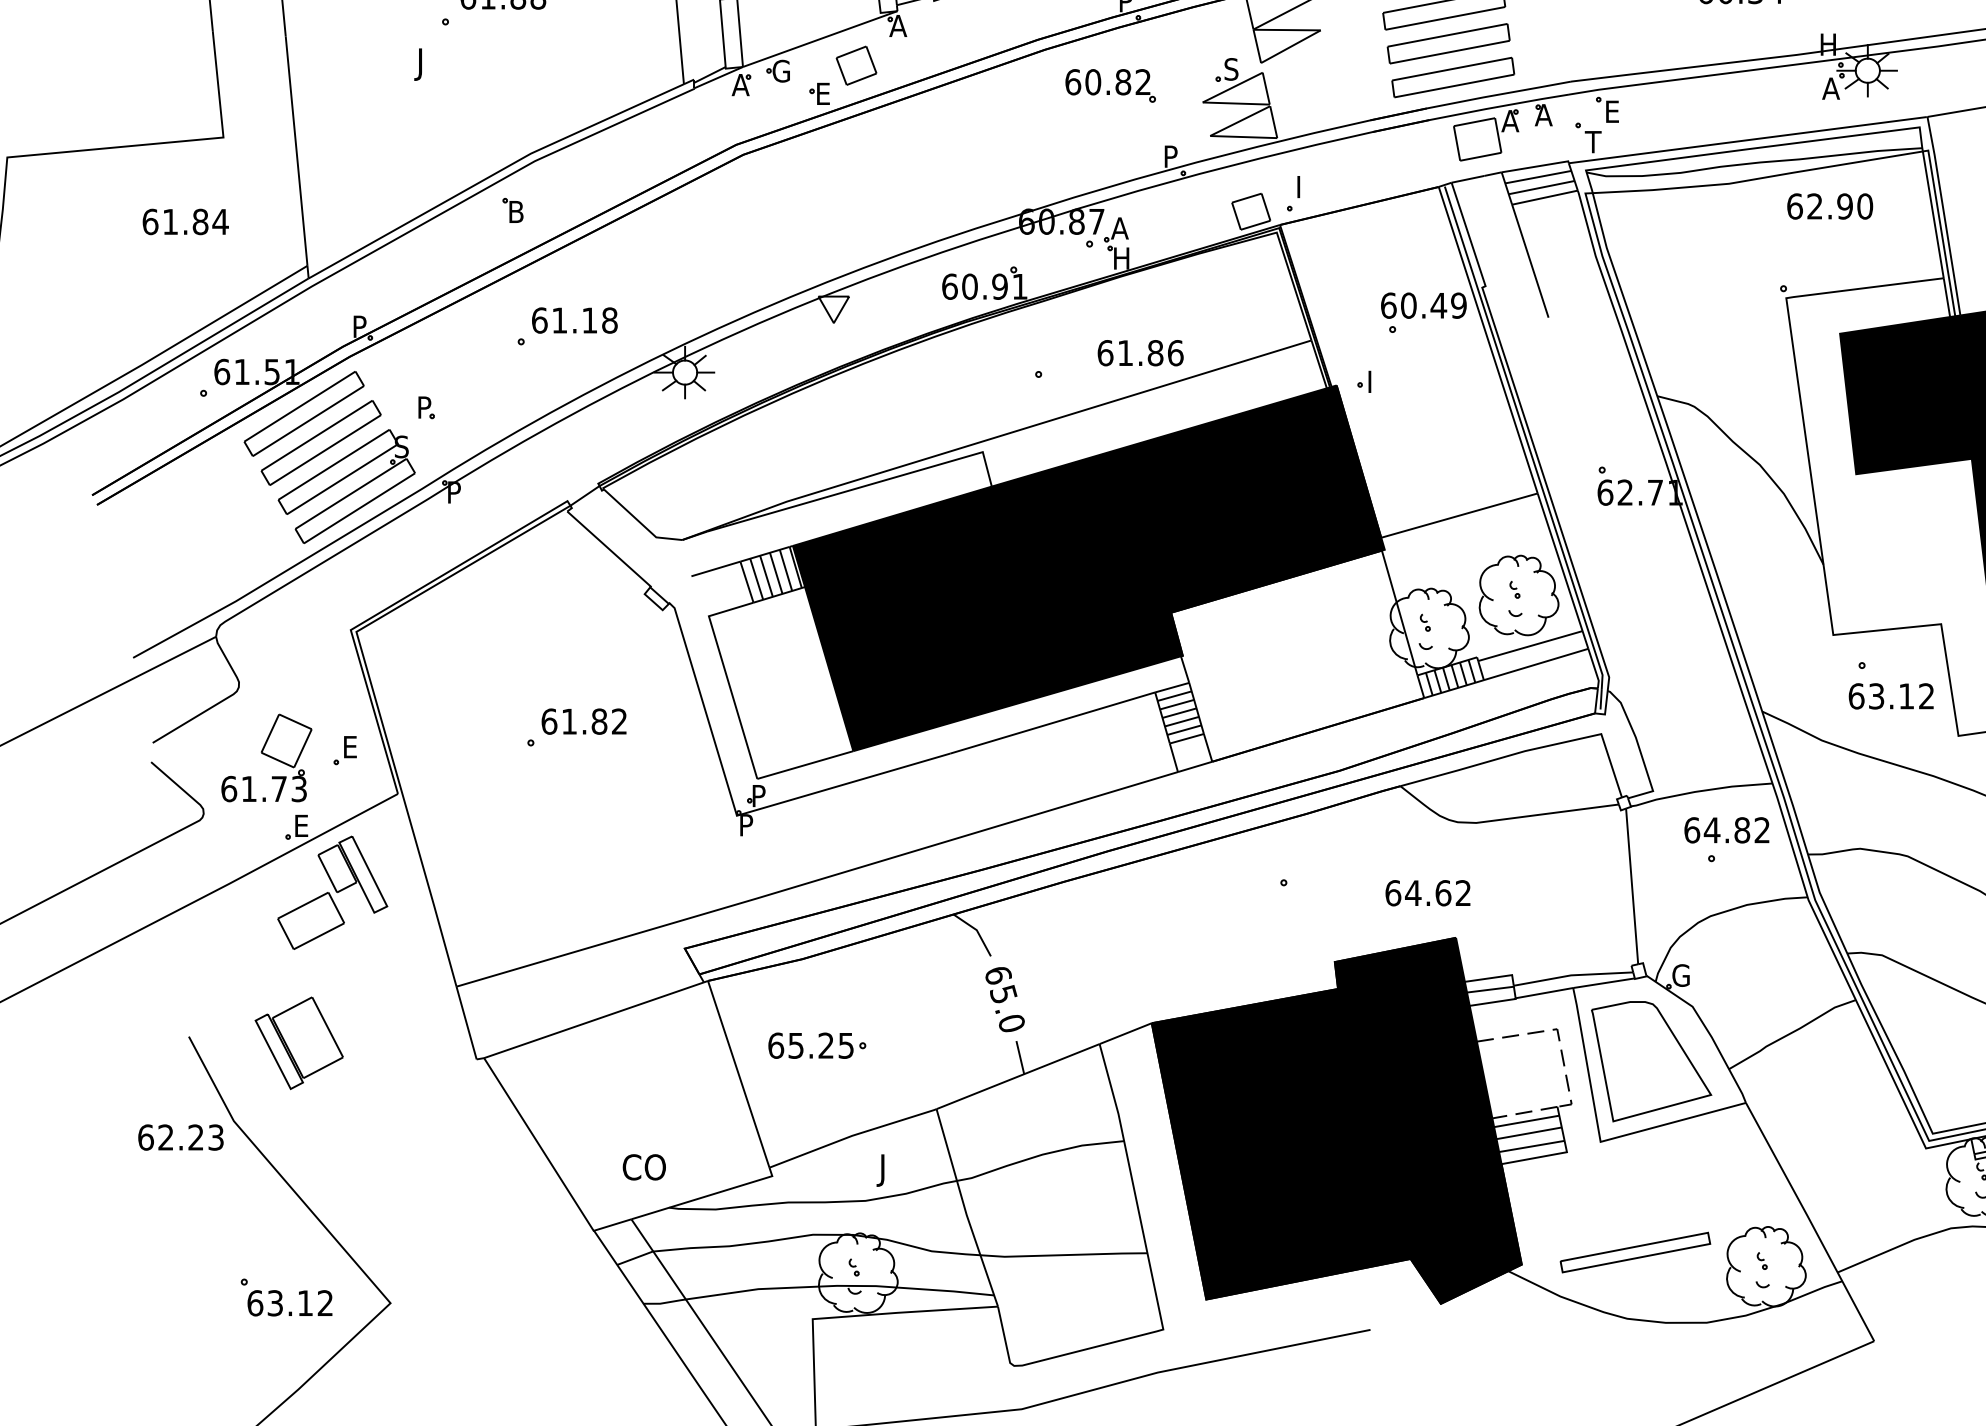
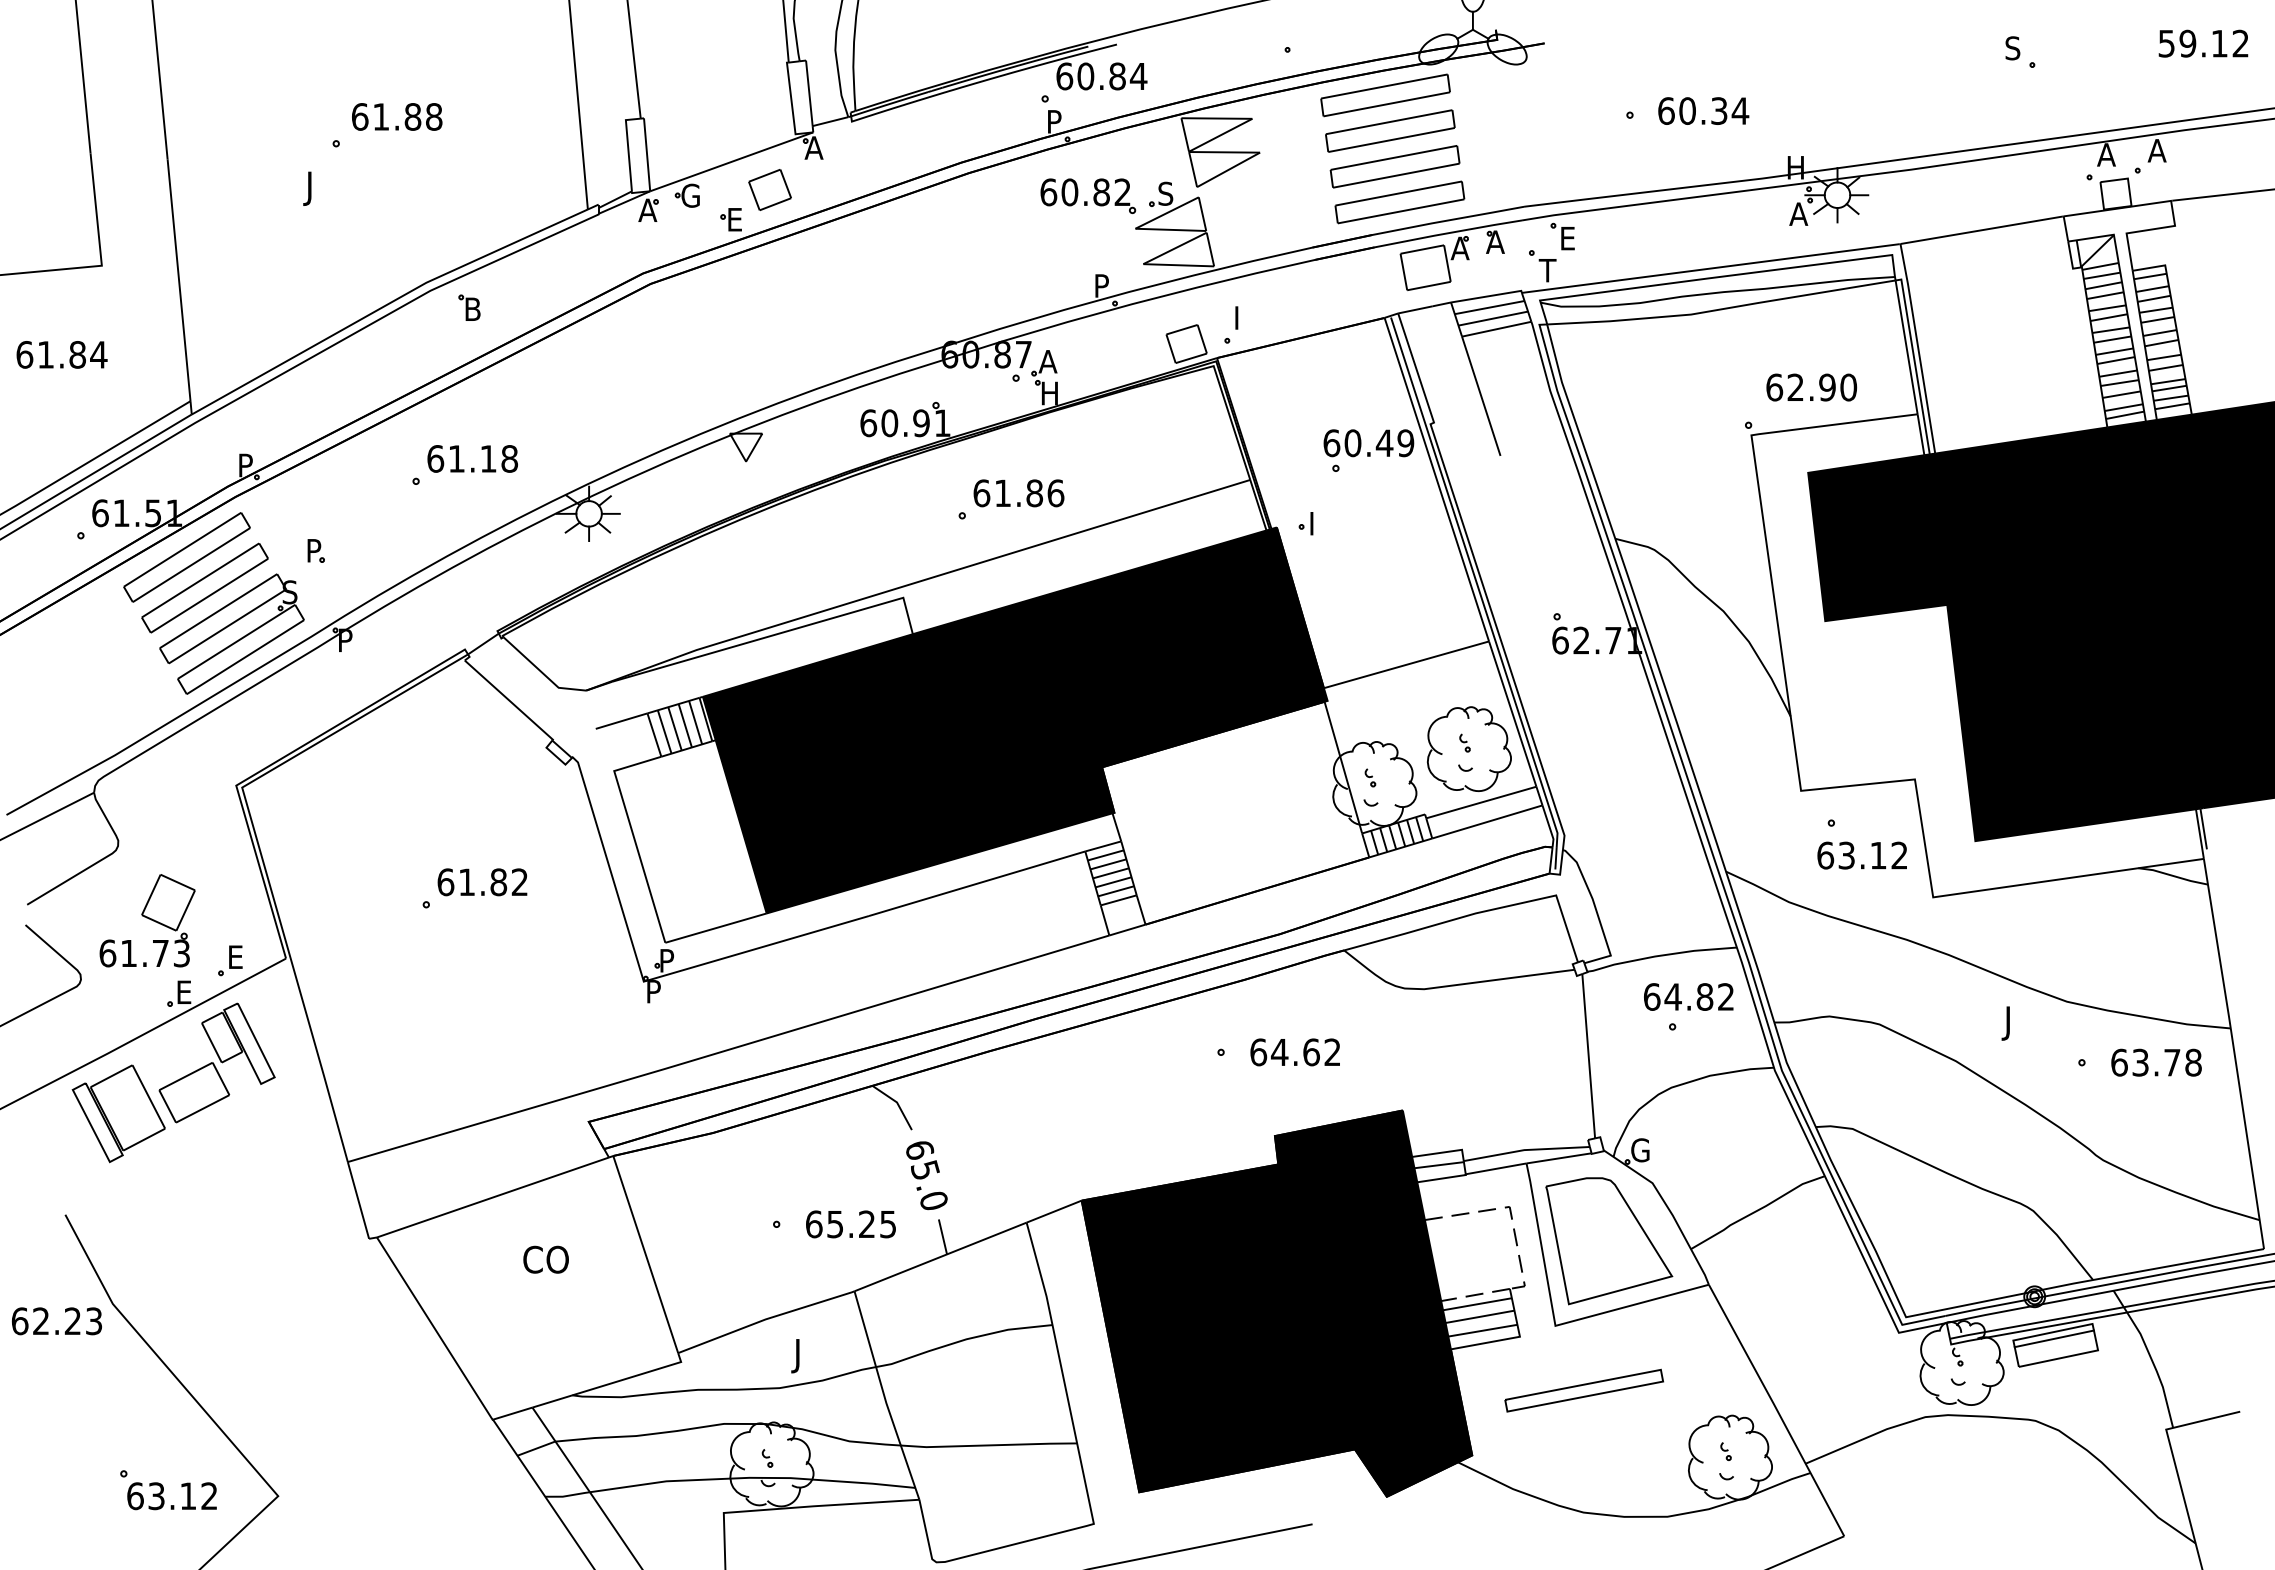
part: (1110, 85) -> (1088, 195), moved
text: (1829, 206) -> (1811, 387), moved
part: (513, 210) -> (469, 307), moved
text: (1140, 353) -> (1018, 493), moved
part: (345, 750) -> (230, 960), moved
text: (1427, 893) -> (1294, 1052), moved
part: (298, 1043) -> (118, 1113), moved
text: (810, 1045) -> (850, 1224), moved
text: (643, 1167) -> (545, 1259), moved
part: (1634, 1252) -> (1583, 1390), moved

